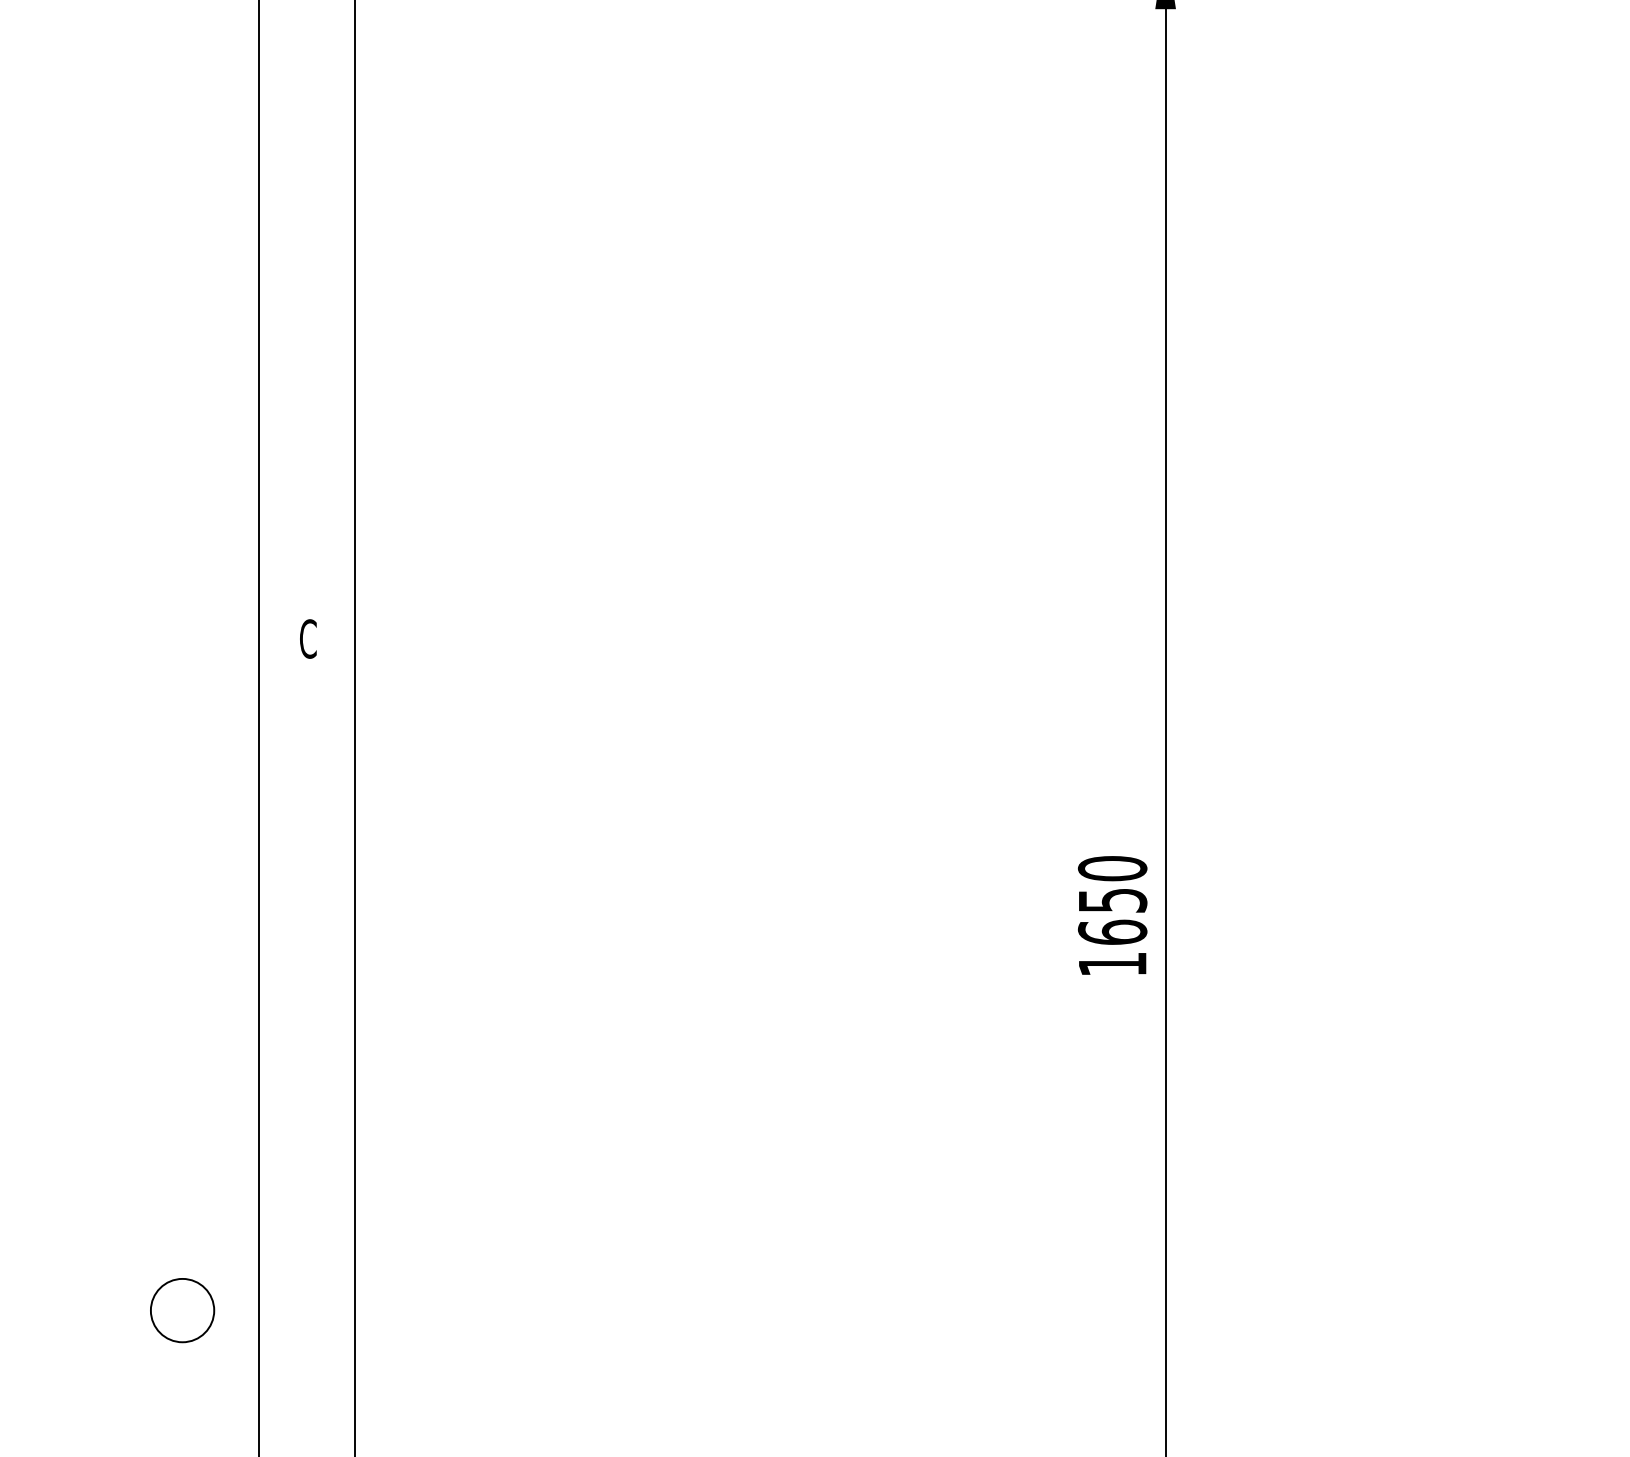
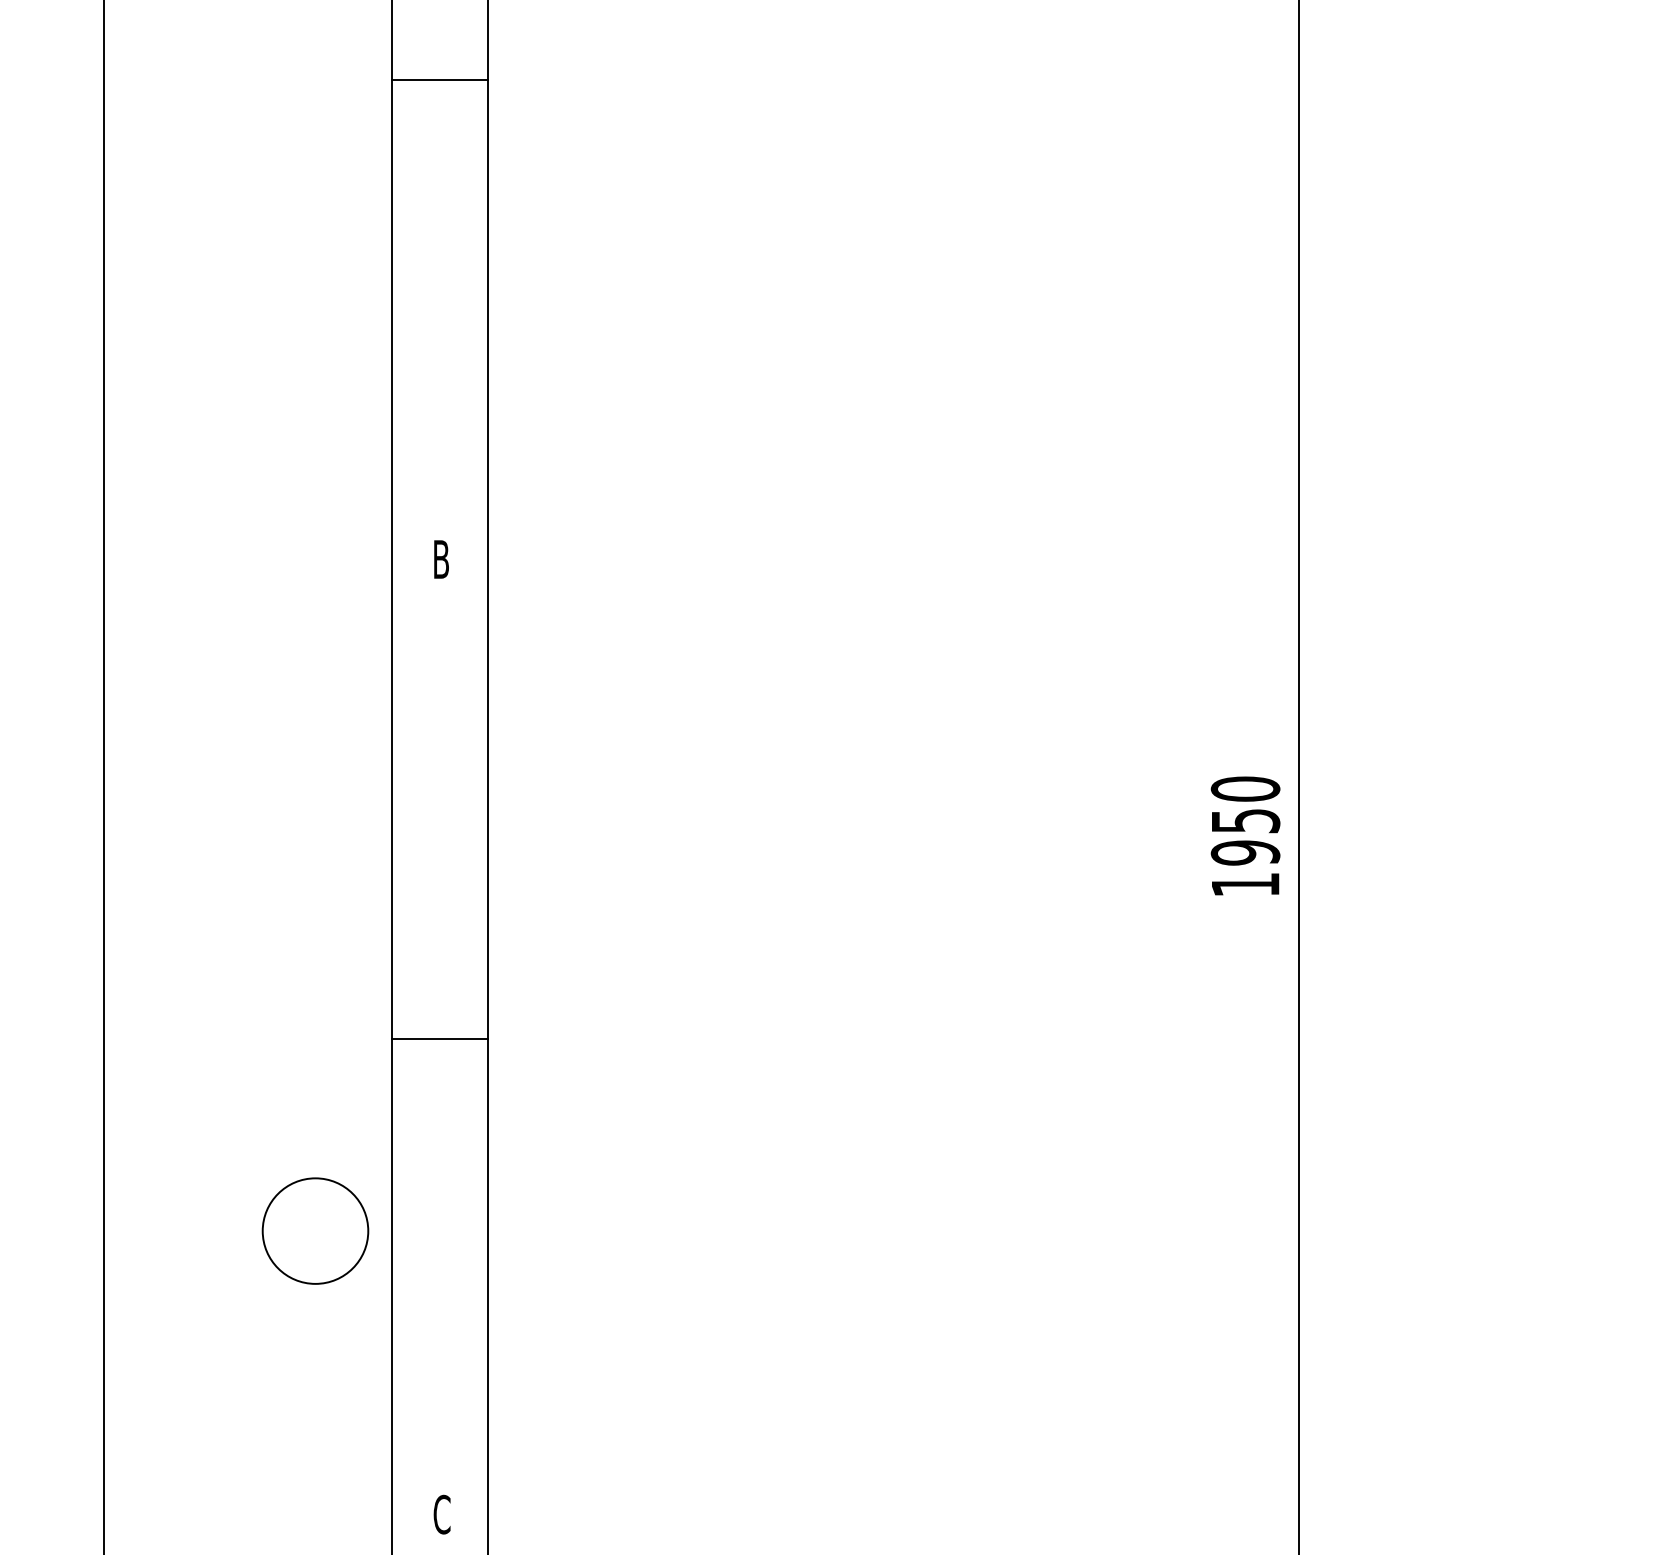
line: (307, 159) -> (440, 79), added
text: (307, 639) -> (440, 559), C -> B
text: (1112, 932) -> (1245, 852), 1650 -> 1950
line: (307, 1119) -> (440, 1039), added
circle: (182, 1310) -> (315, 1230), size x1.67

